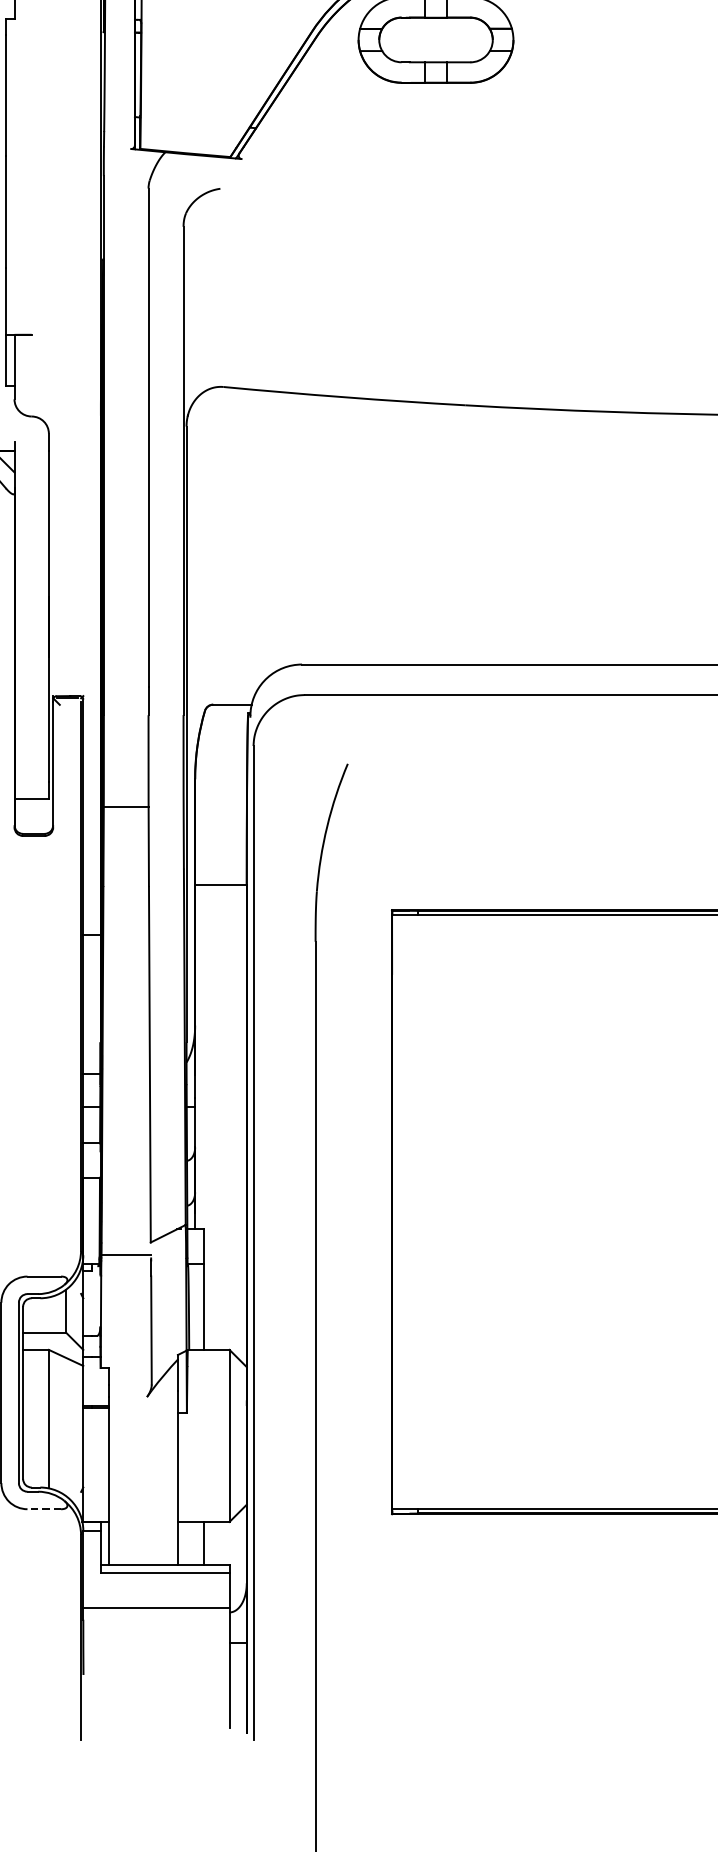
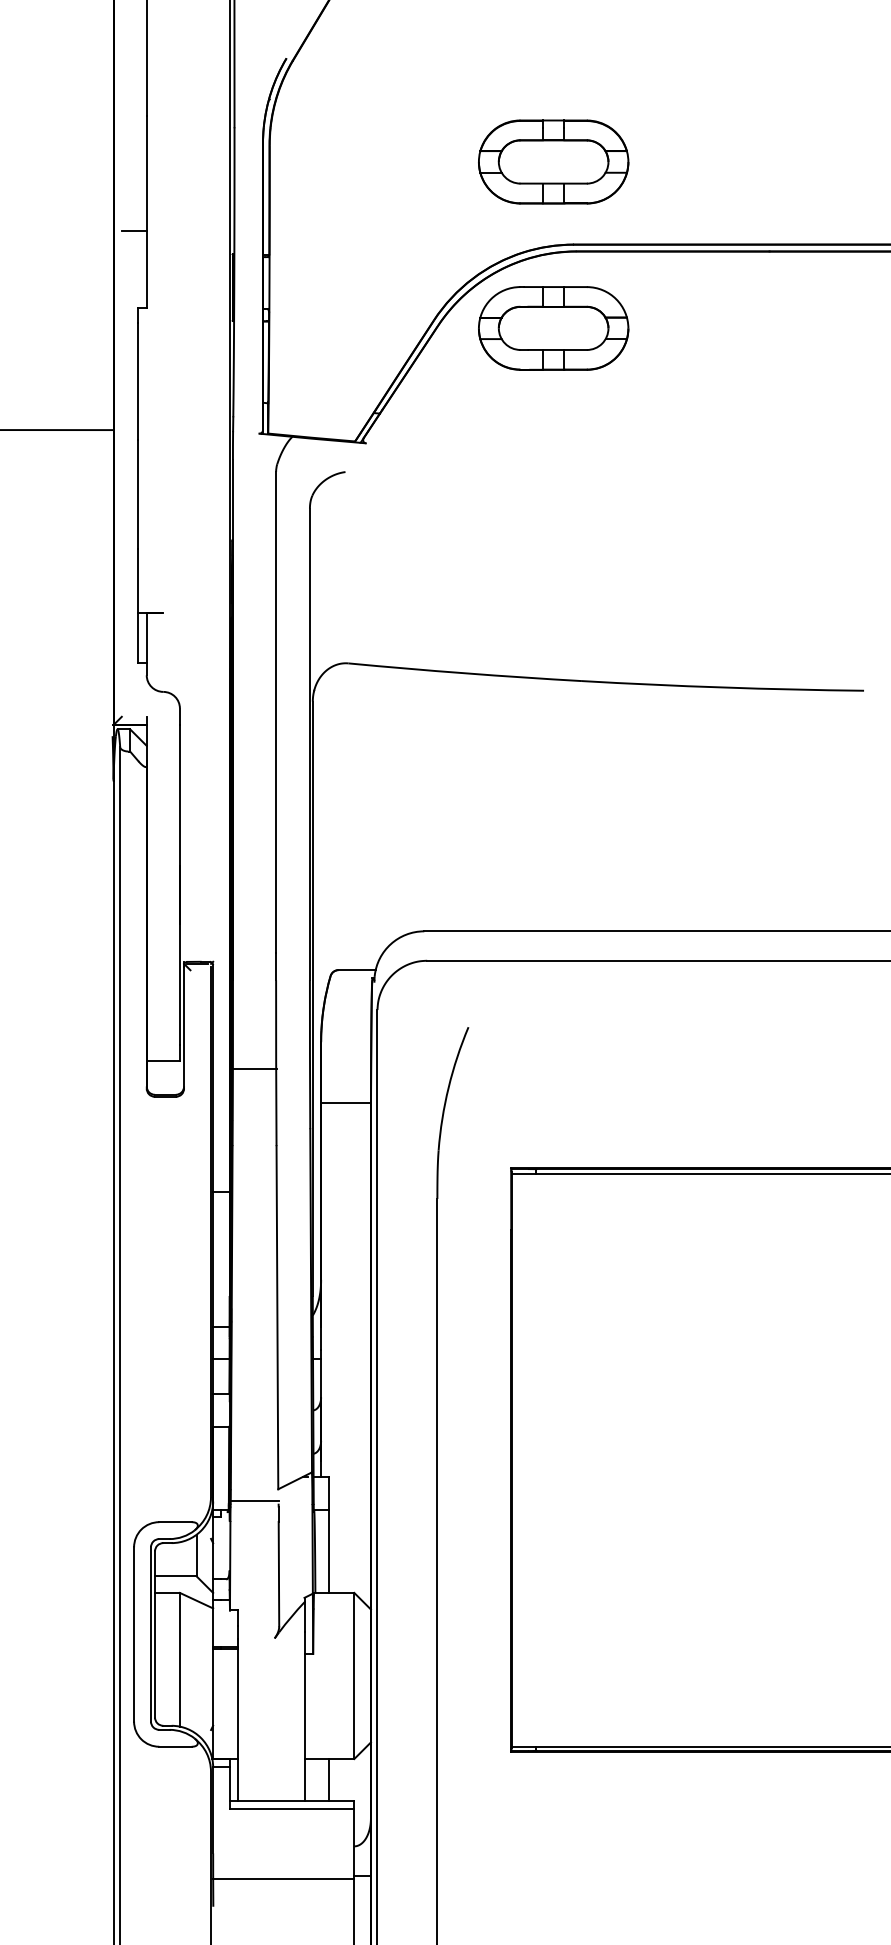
line: (221, 884) -> (346, 1102), moved
line: (43, 1508) -> (174, 1746), dashed -> solid
line: (156, 1608) -> (283, 1879), moved

